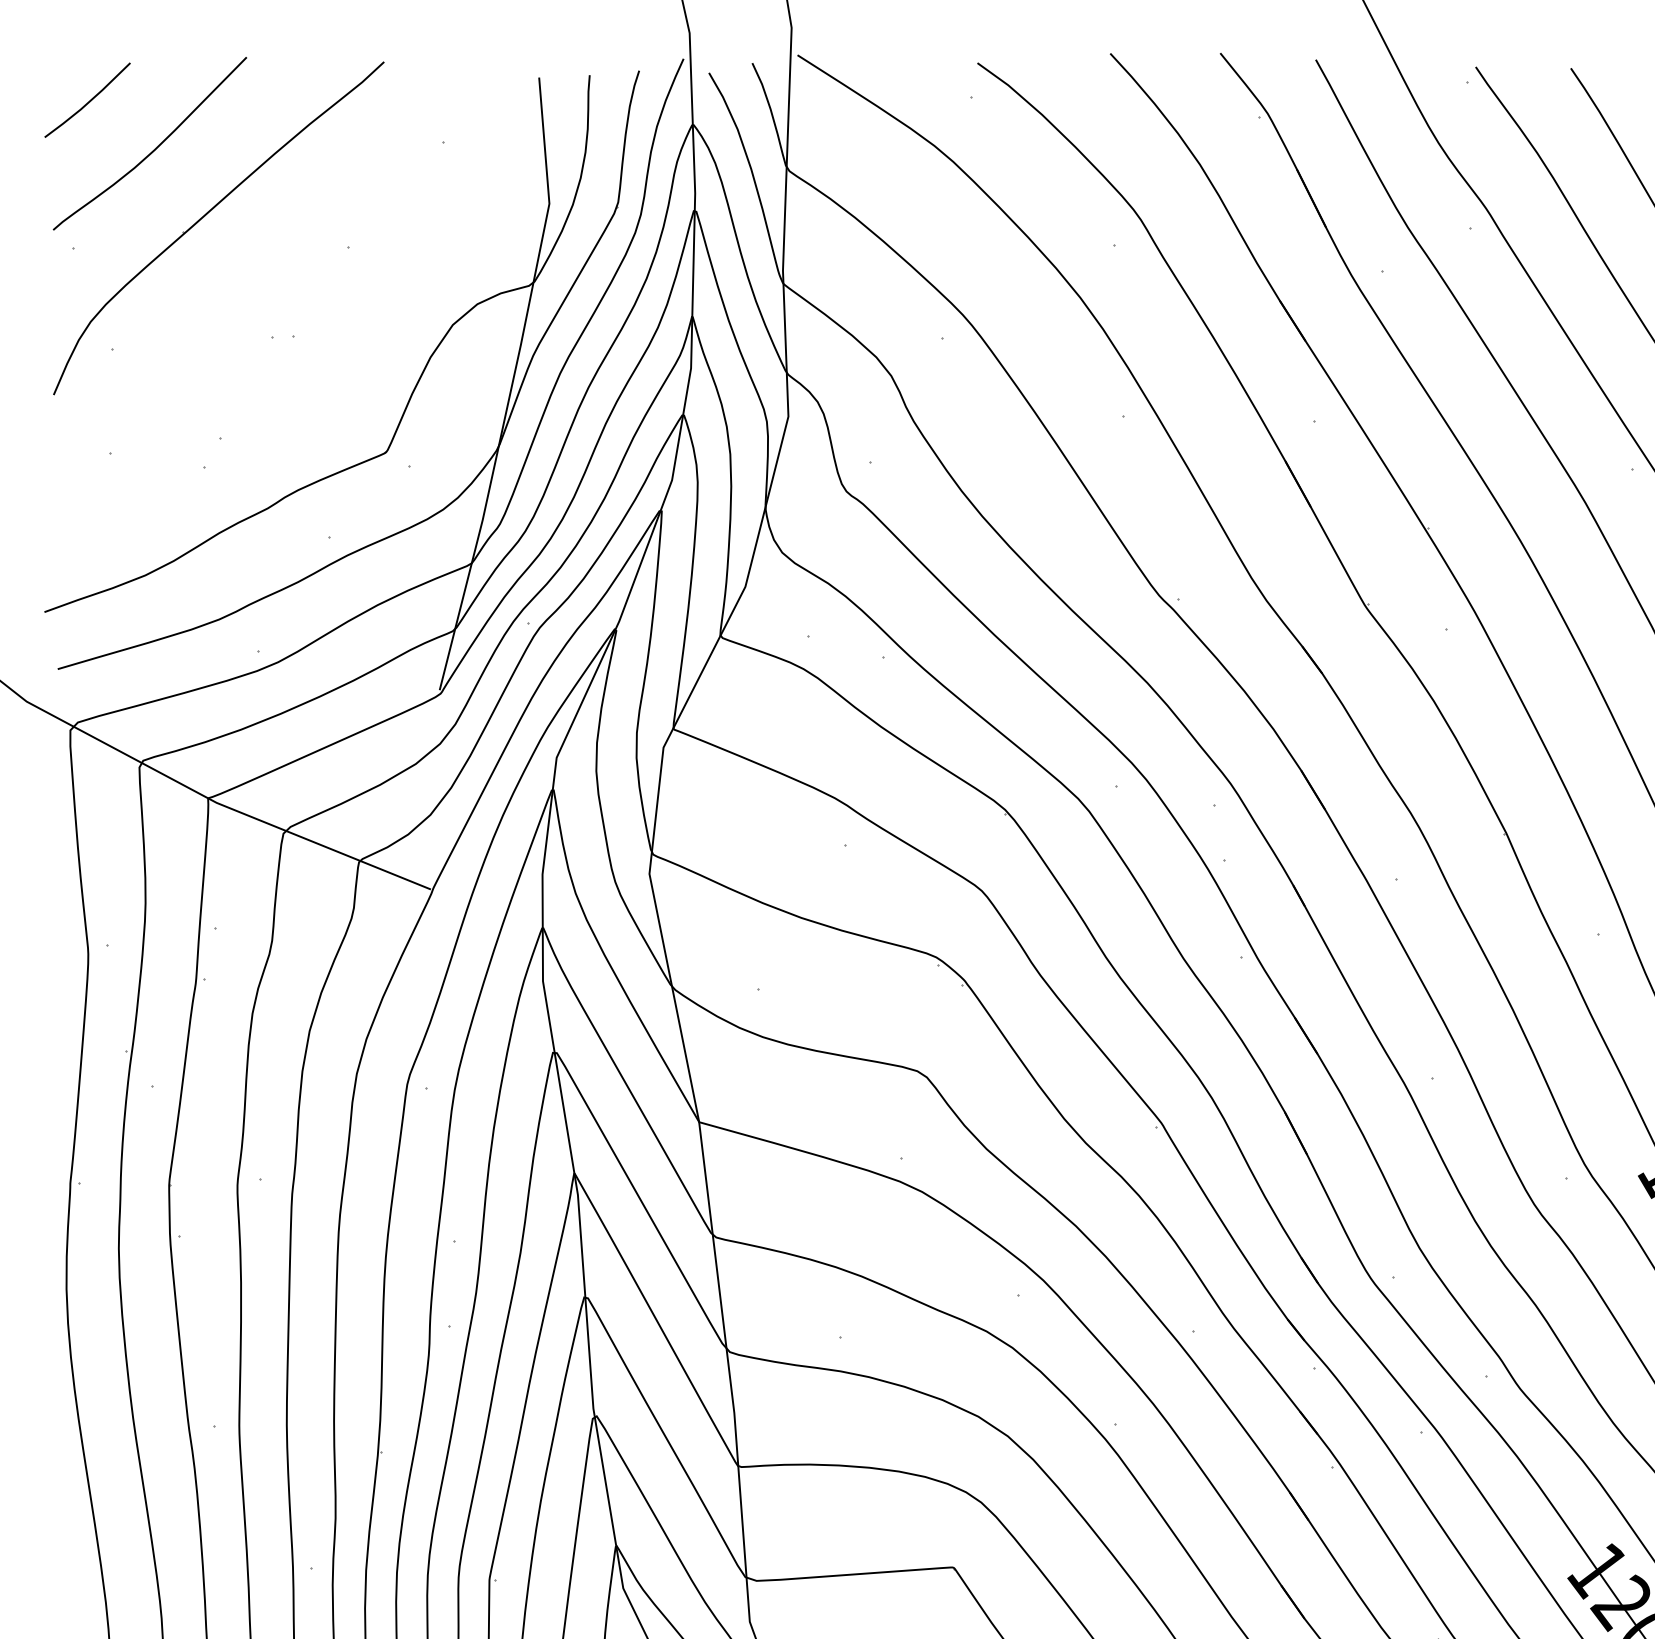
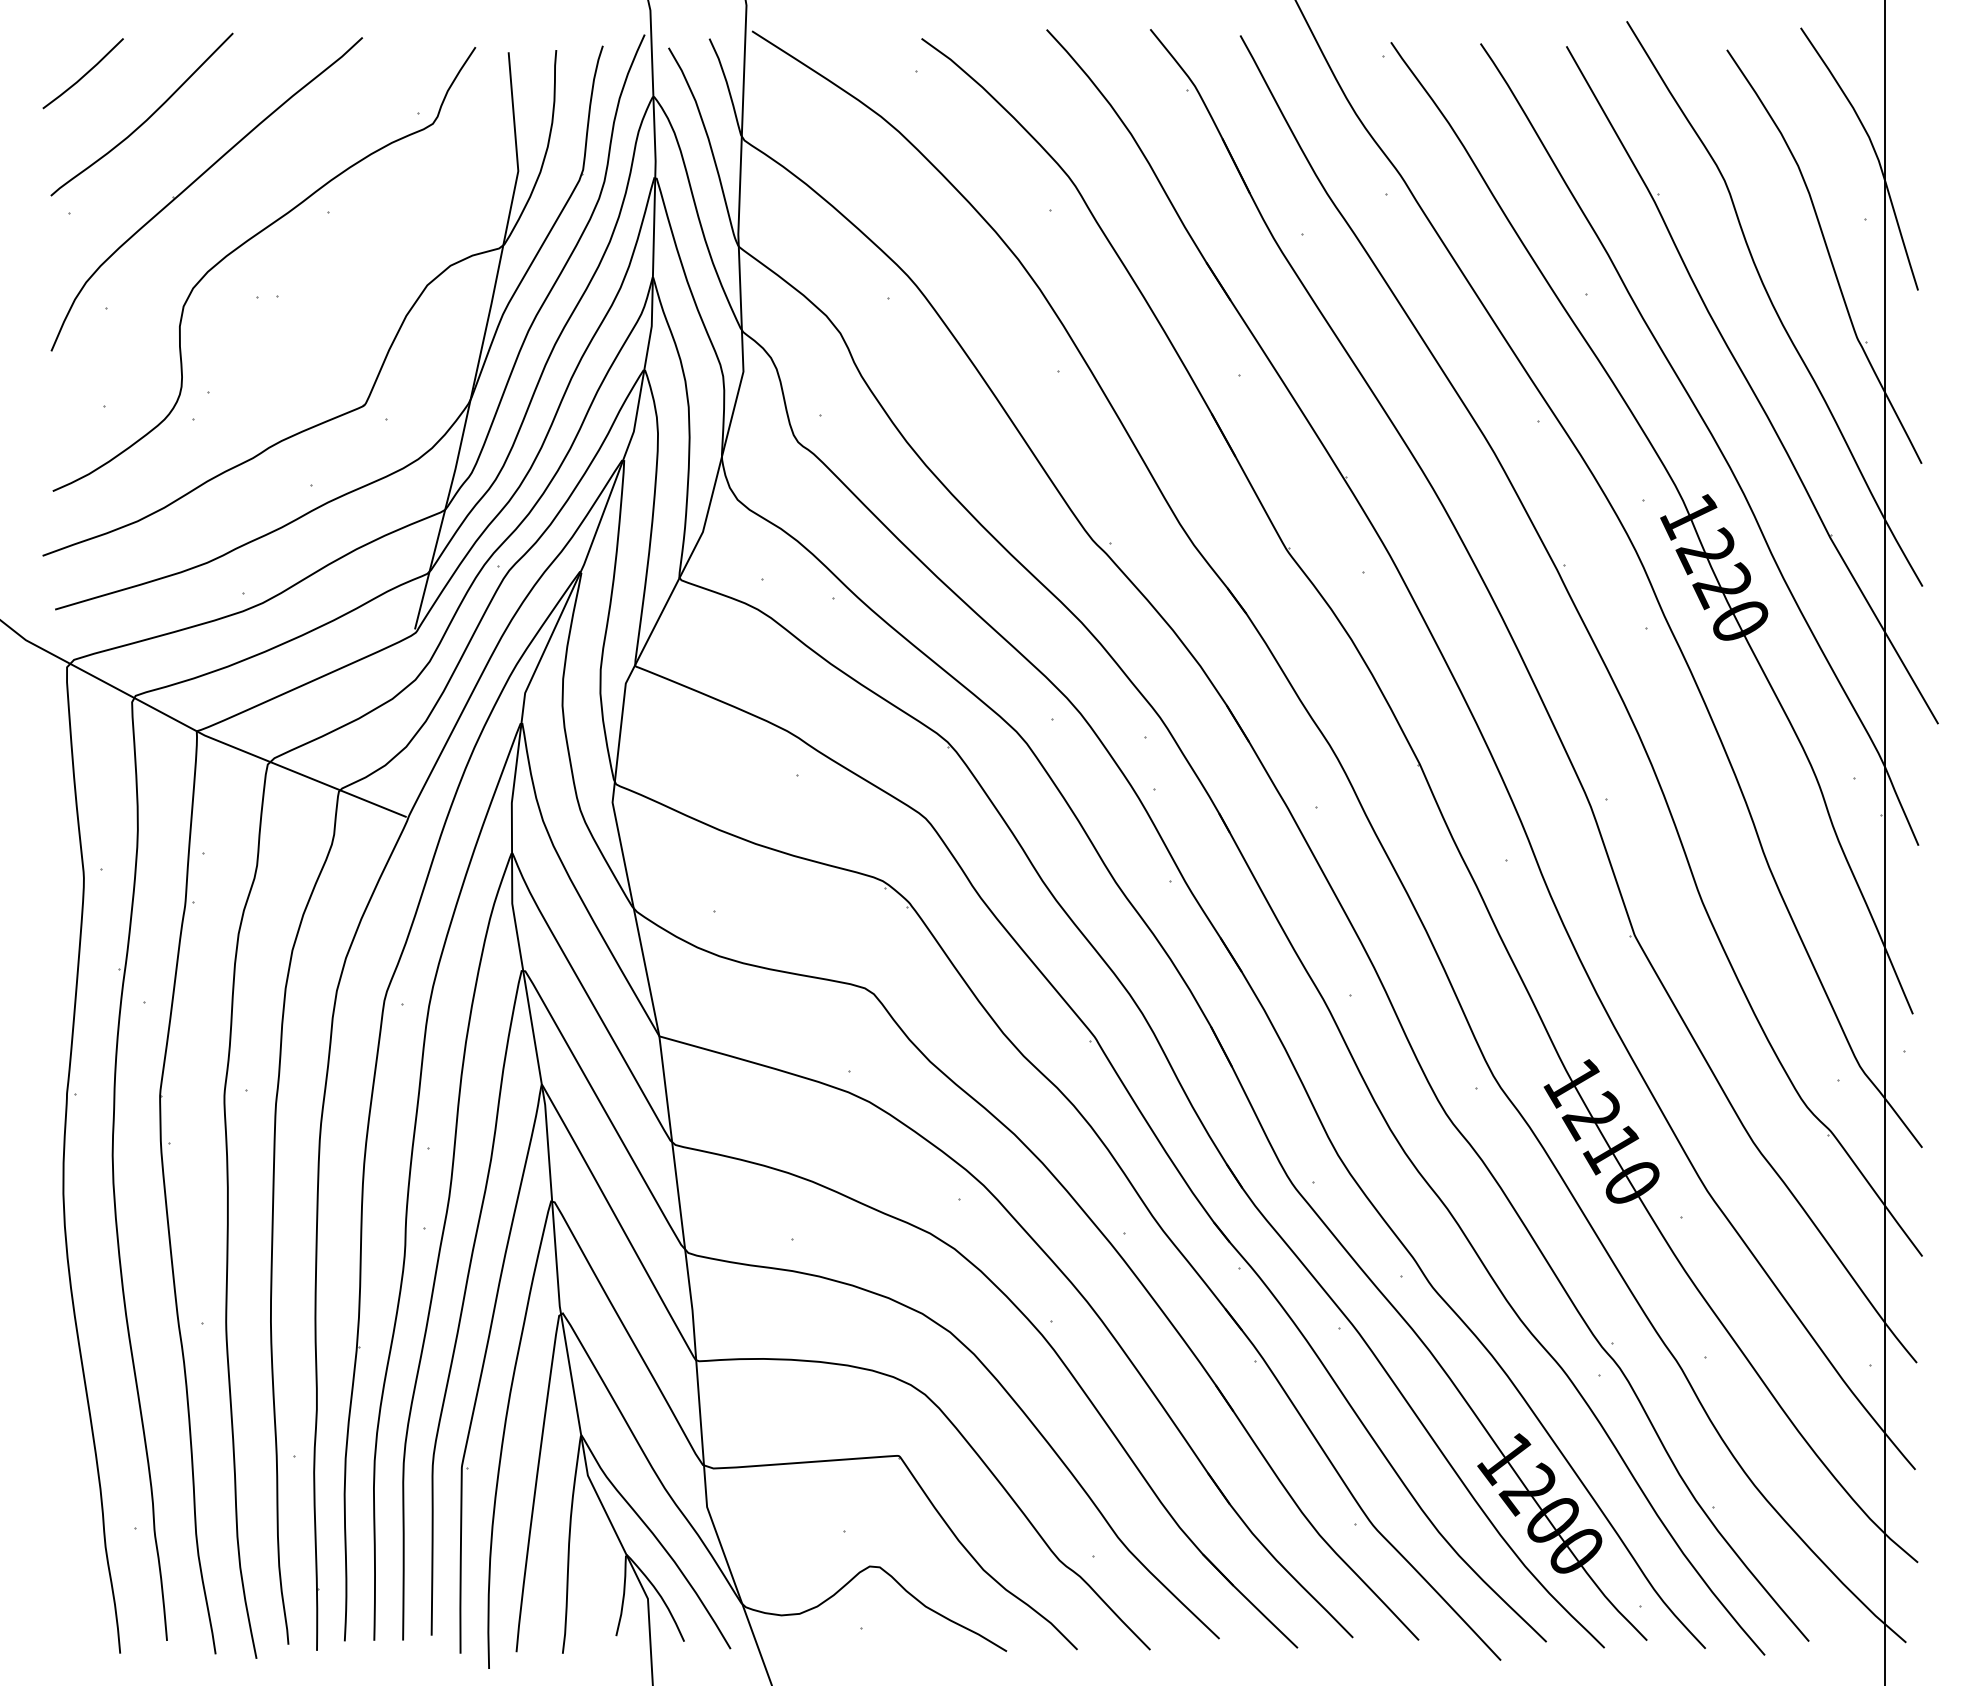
curve: (258, 281) -> (244, 244), added

